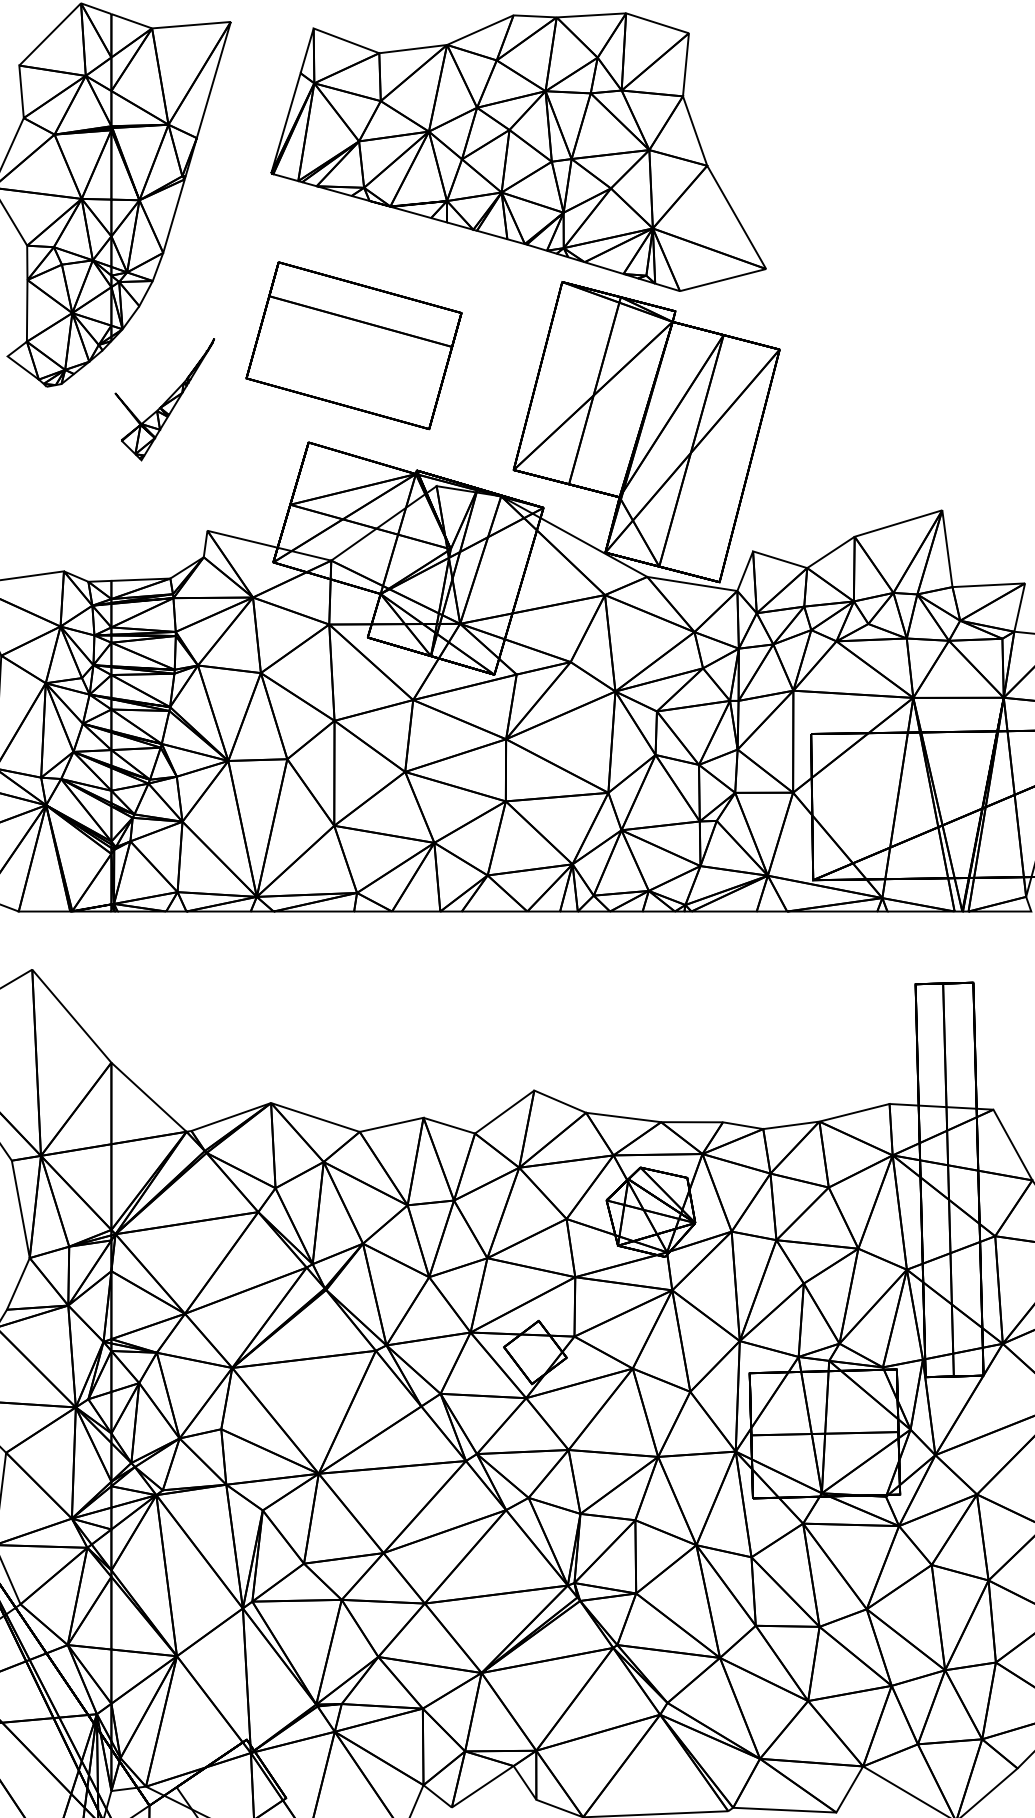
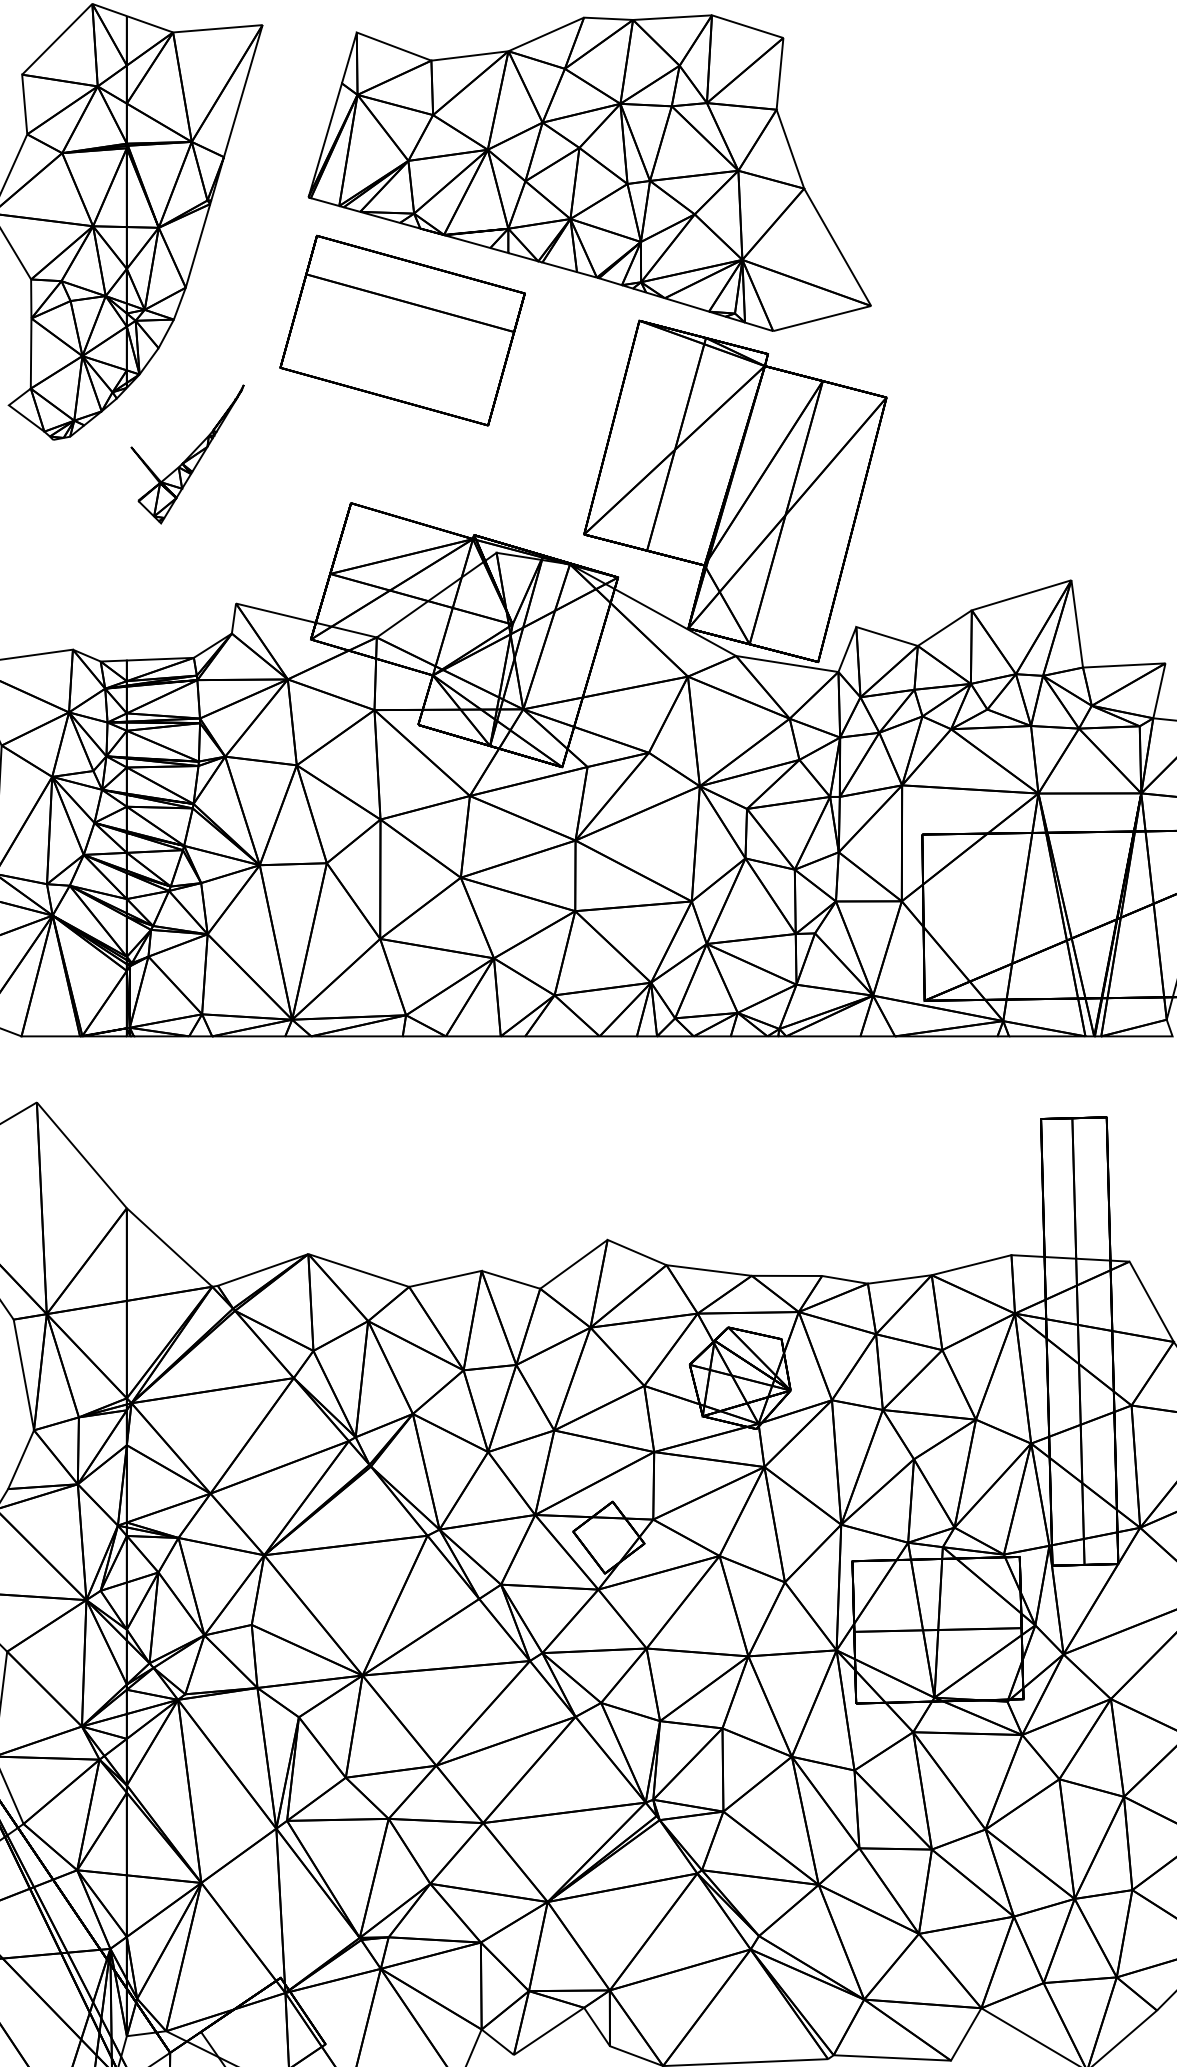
part: (353, 345) -> (402, 330), moved

